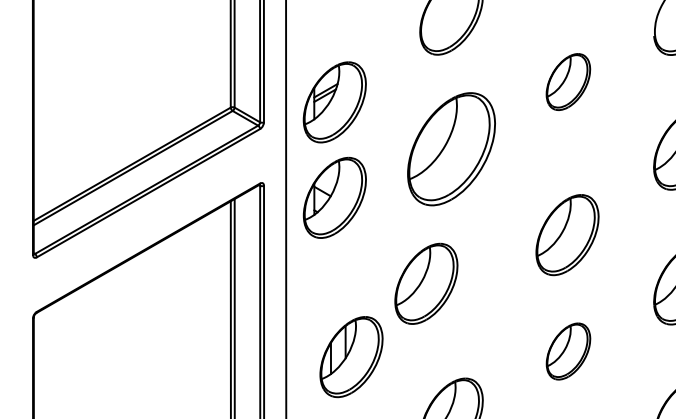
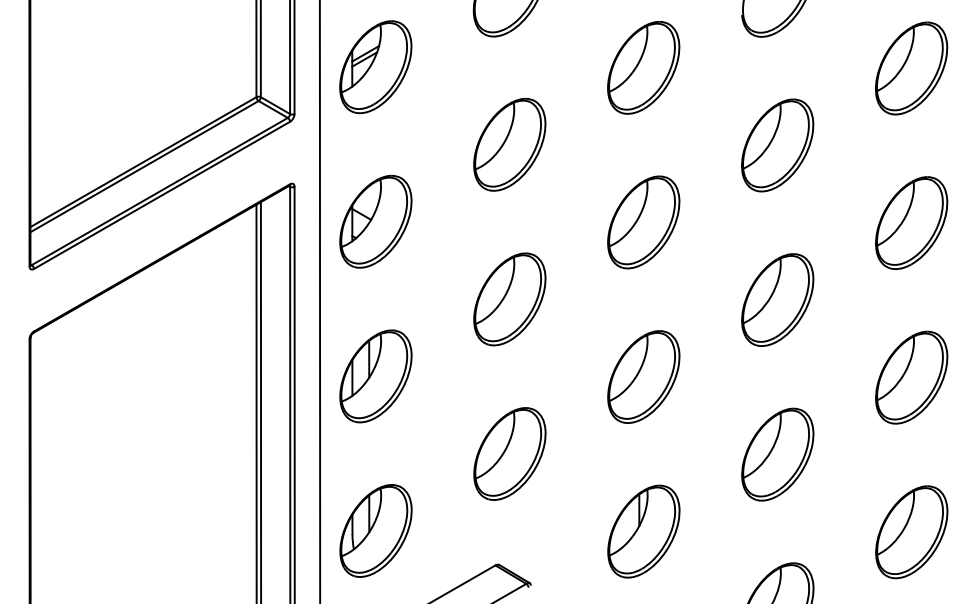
part: (568, 81) -> (643, 67), size x1.43
part: (334, 102) -> (375, 67), moved
part: (451, 148) -> (509, 144), size x0.71
part: (334, 197) -> (375, 221), moved
part: (567, 235) -> (643, 222), moved
part: (426, 283) -> (509, 299), moved
part: (568, 351) -> (643, 376), size x1.43
part: (351, 357) -> (375, 376), moved

